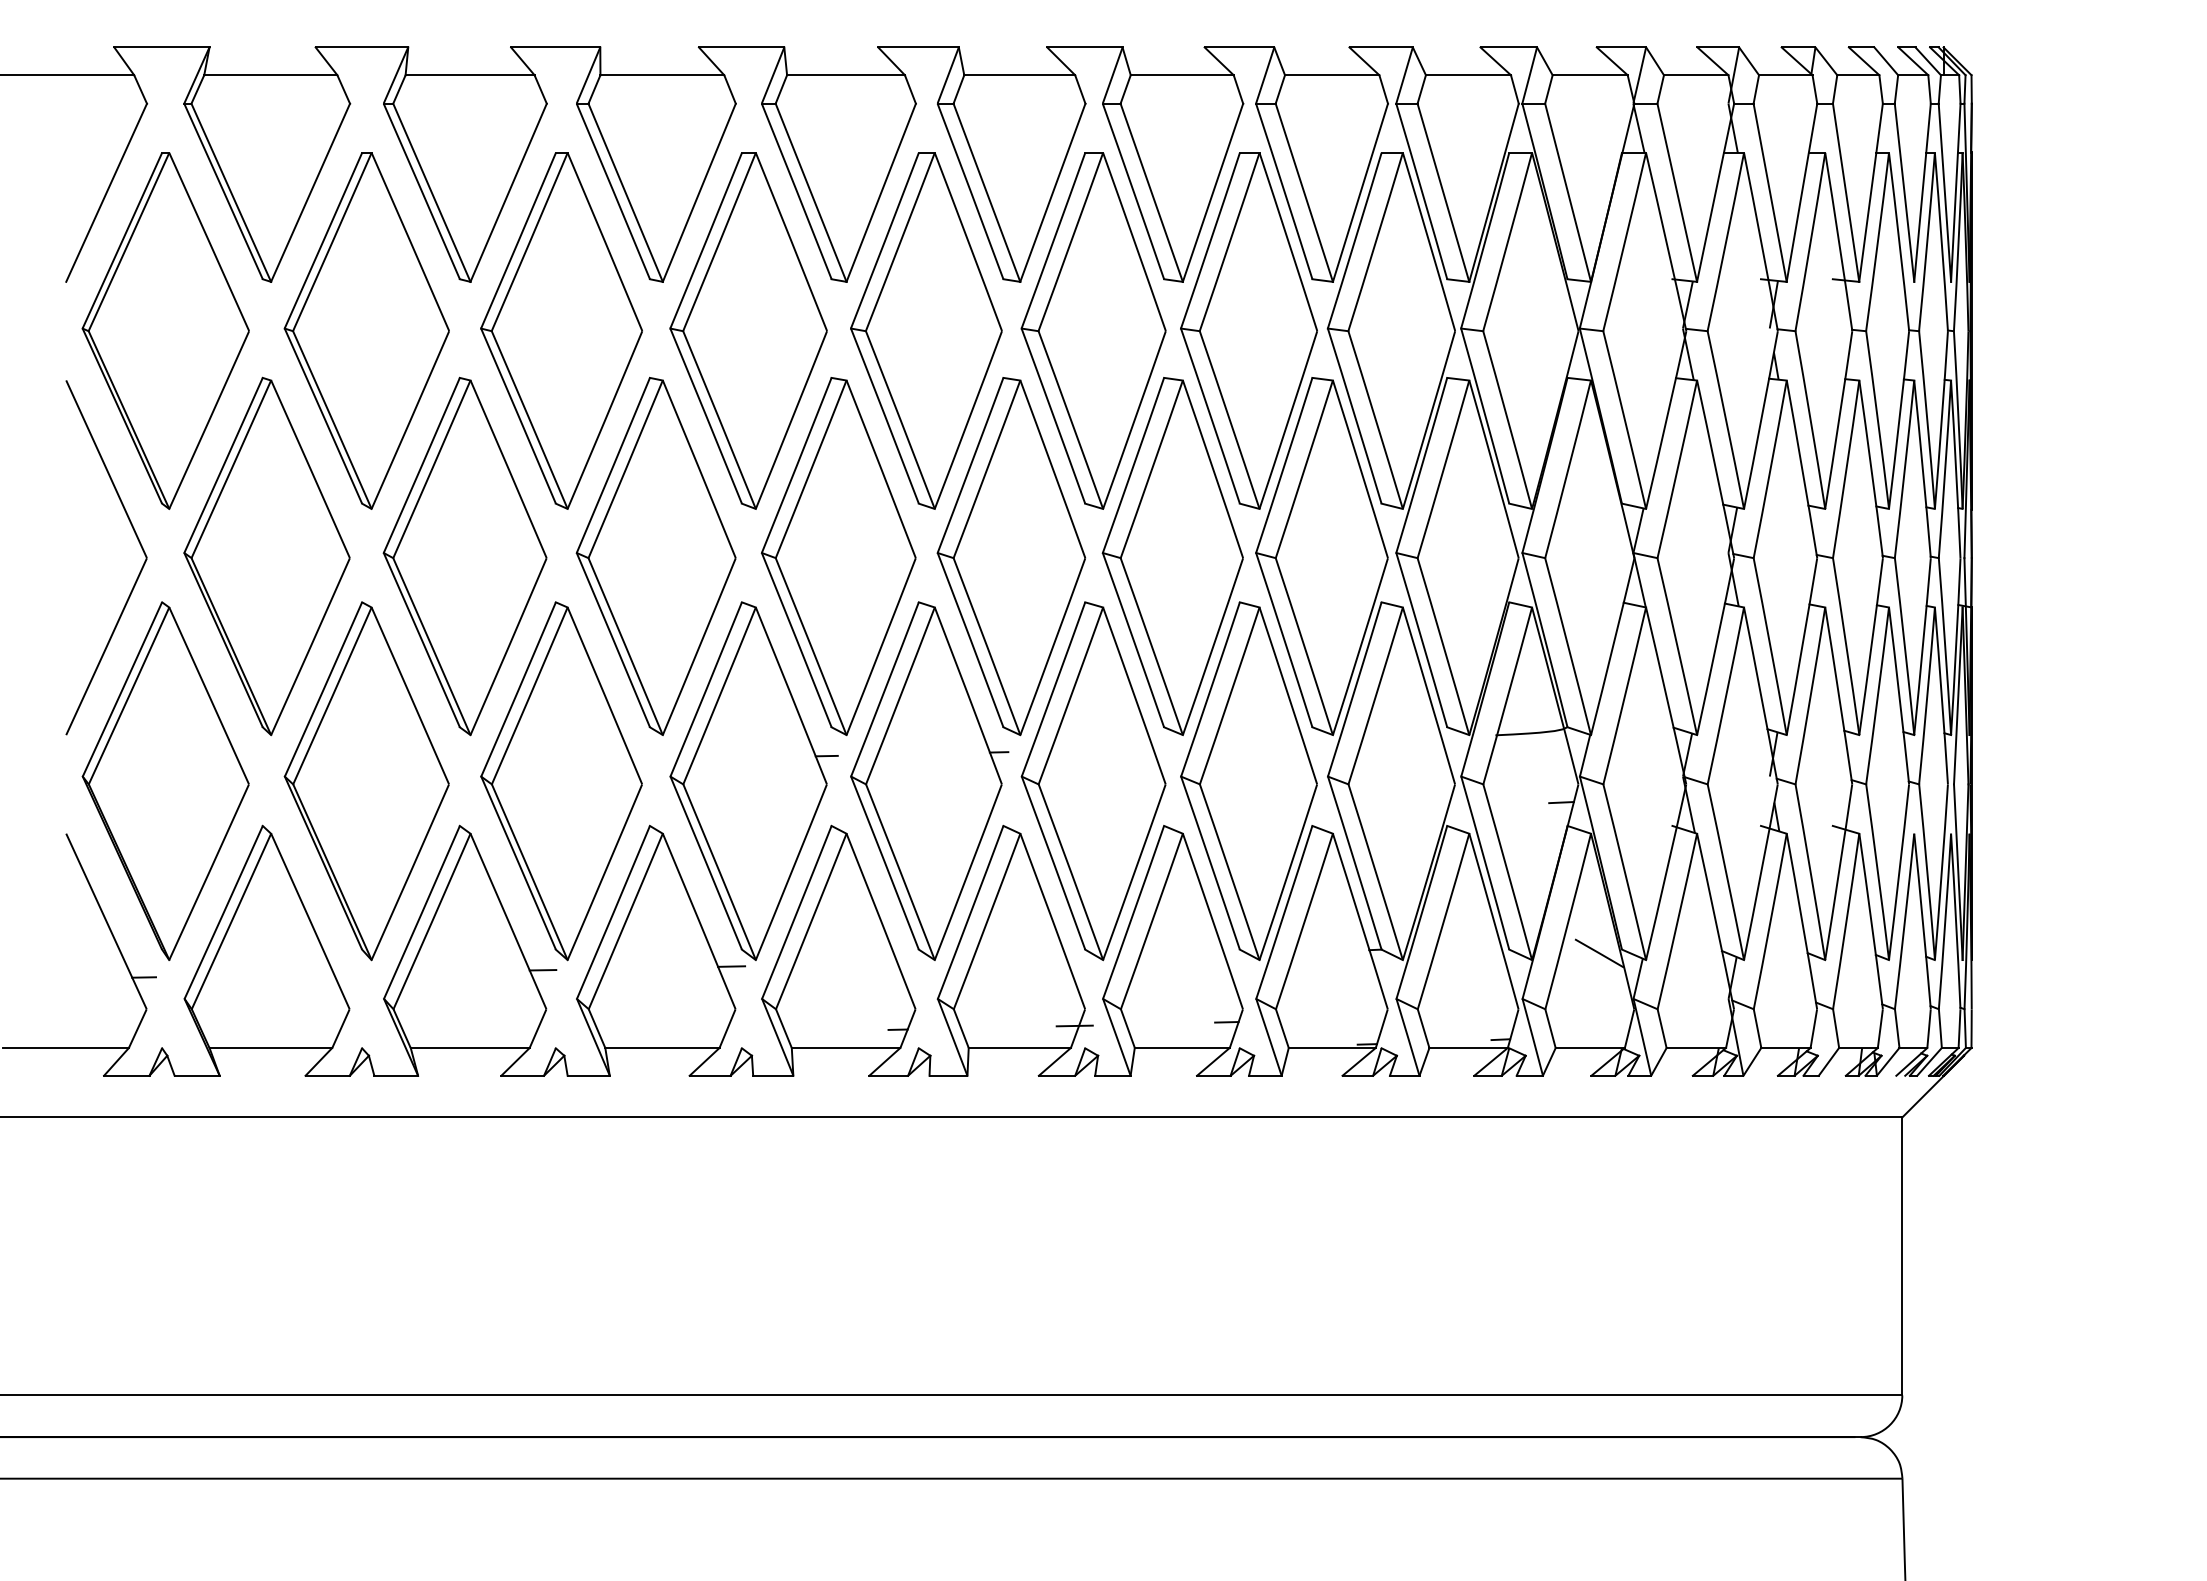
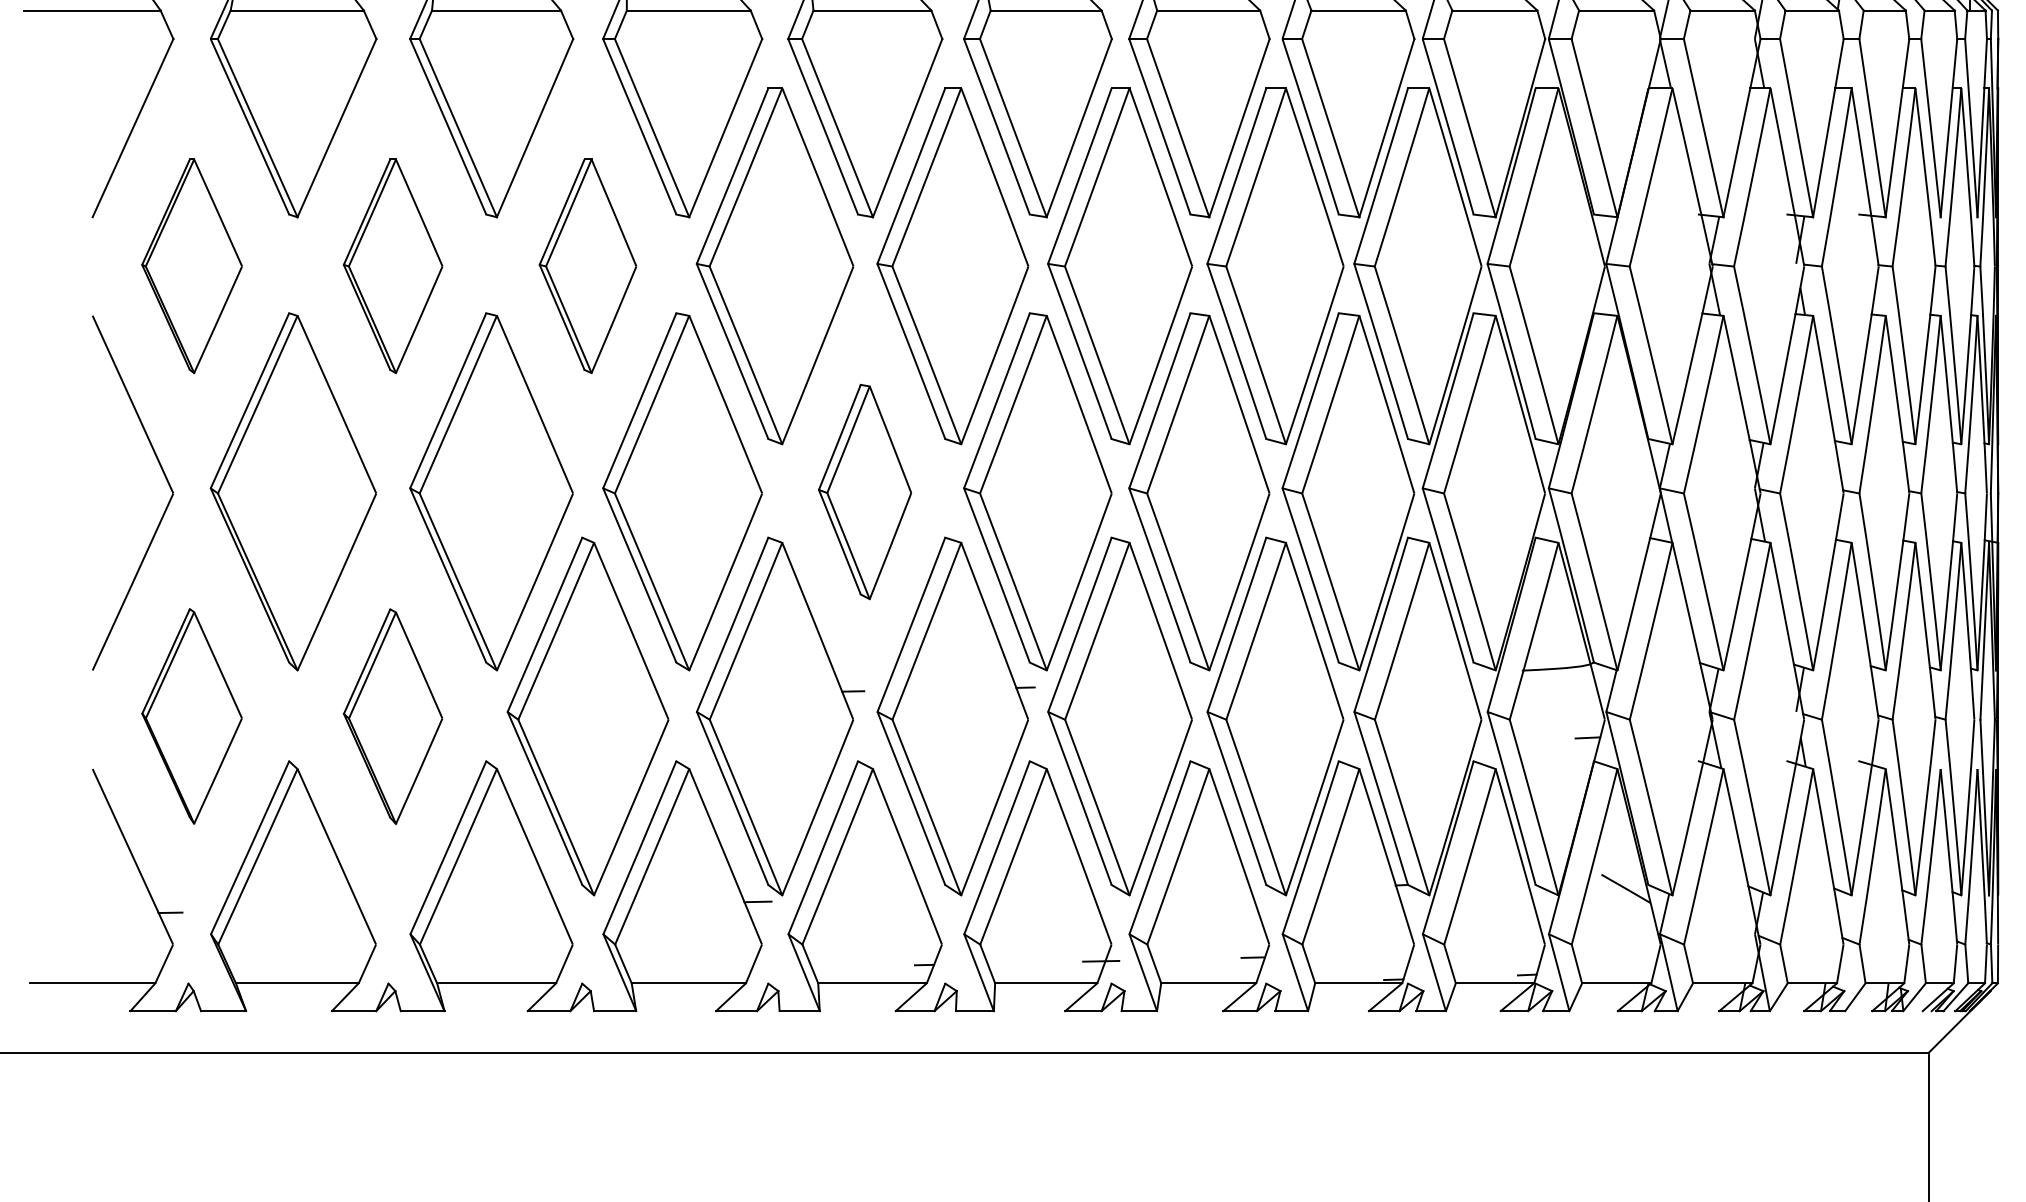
part: (165, 330) -> (191, 265), size x0.6
part: (366, 330) -> (392, 265), size x0.6
part: (561, 330) -> (587, 265), size x0.6
part: (838, 556) -> (864, 491), size x0.6
part: (165, 780) -> (191, 715), size x0.6
part: (366, 781) -> (392, 716), size x0.6
line: (542, 970) -> (568, 905), removed

